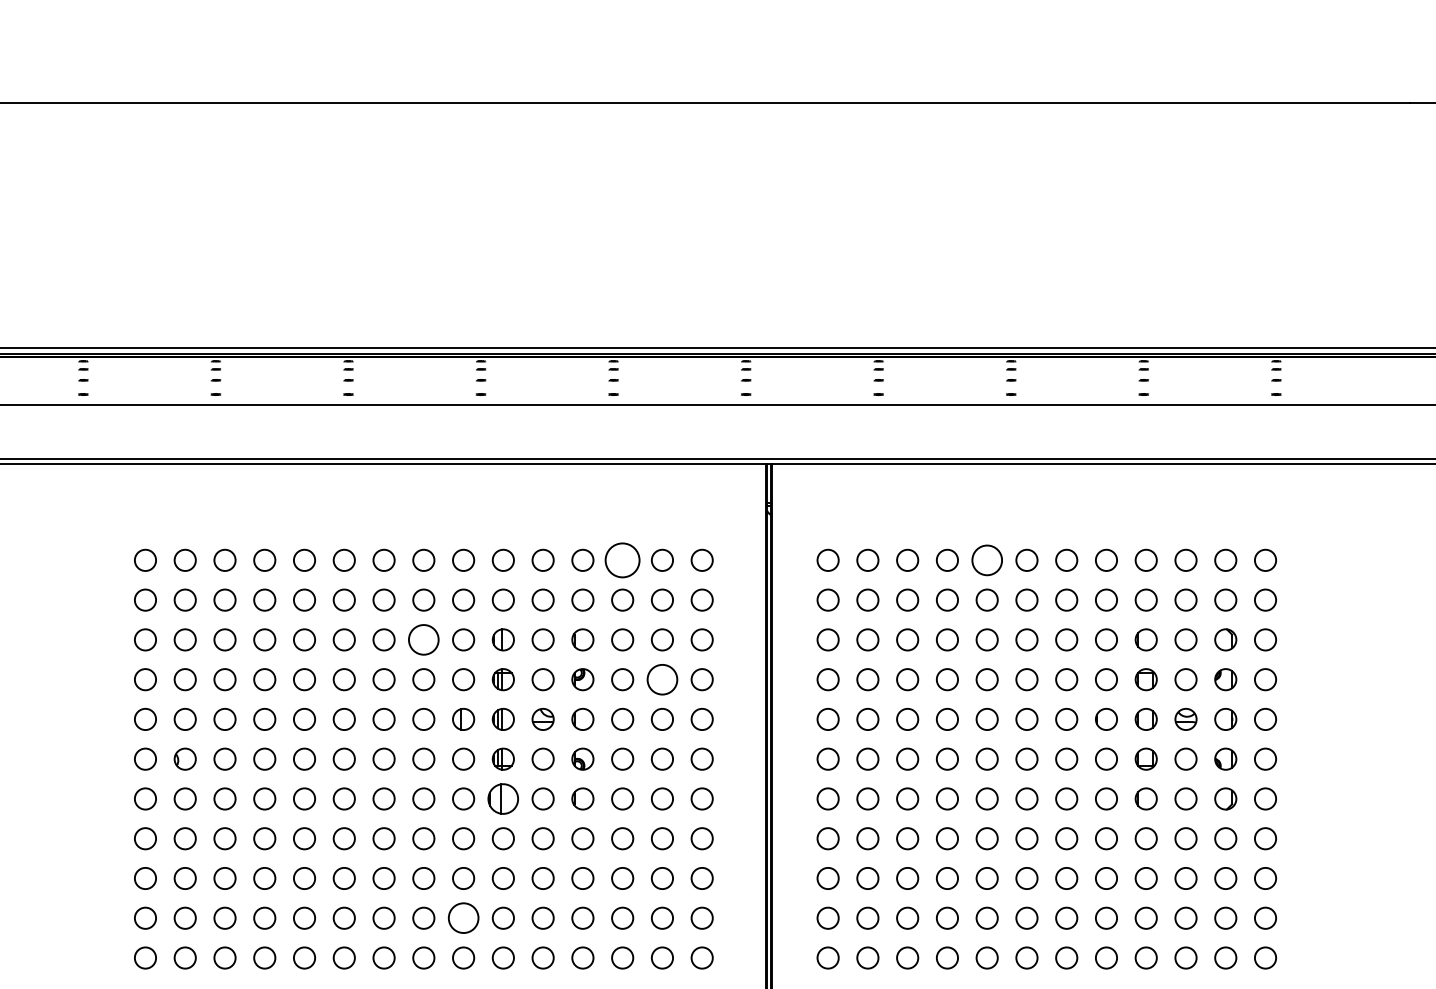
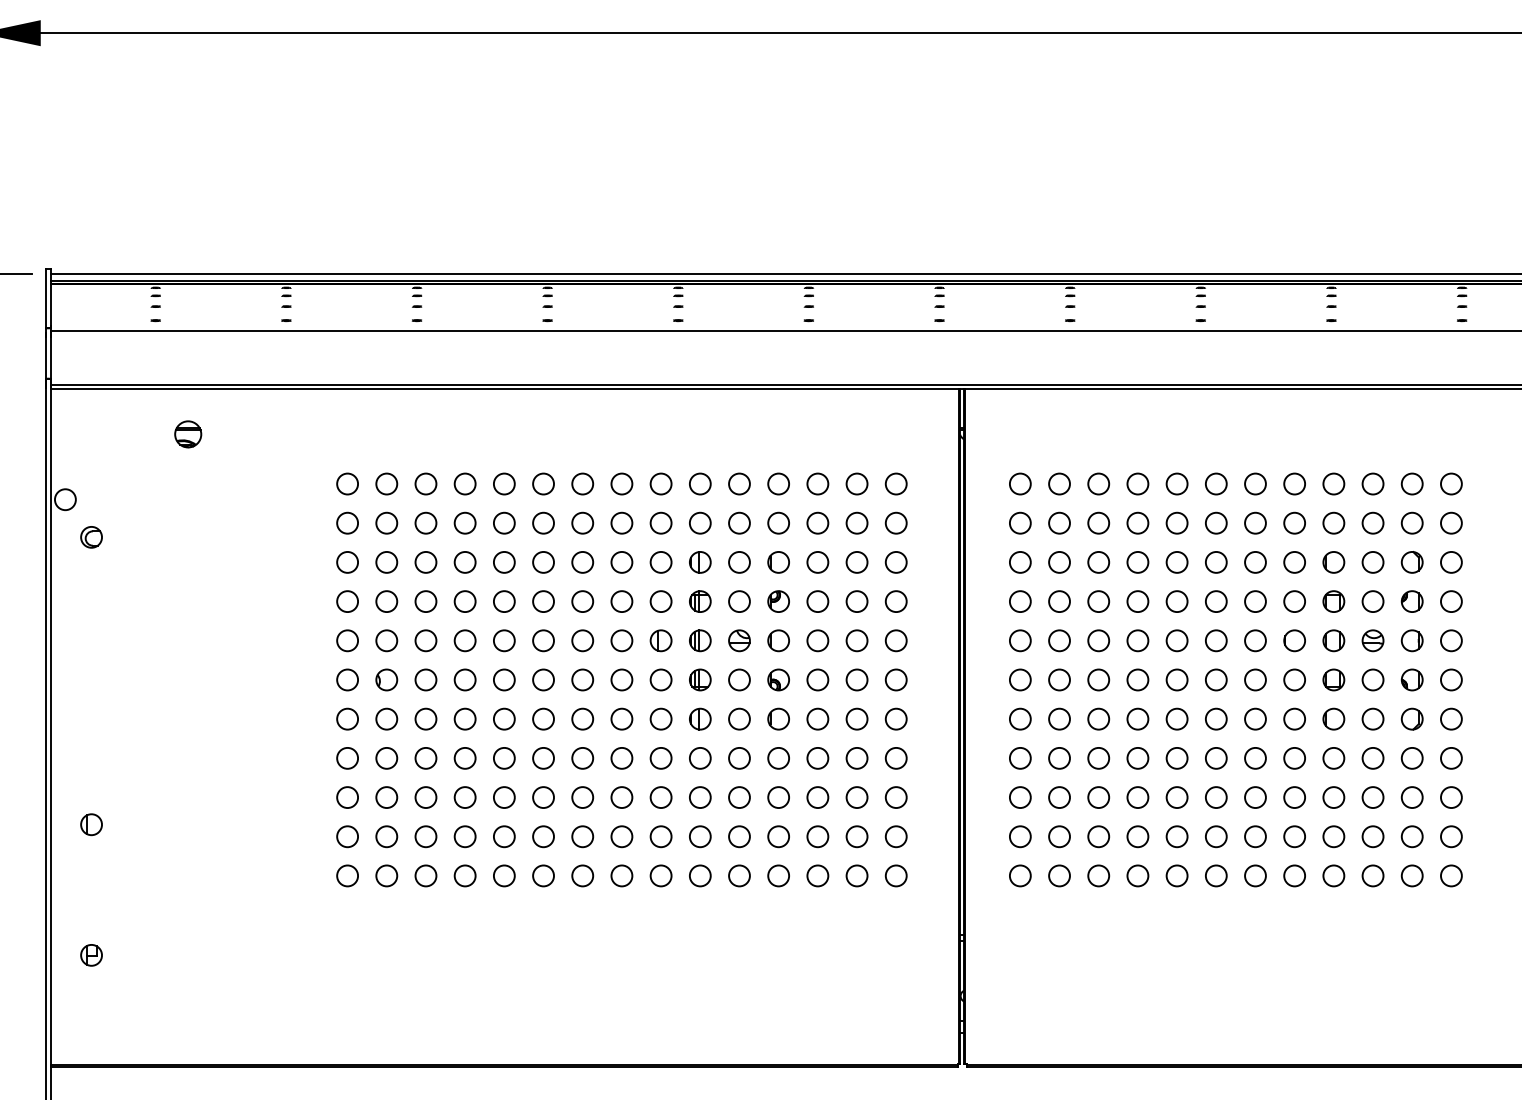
circle: (622, 559) -> (817, 483), size x0.62
circle: (986, 559) -> (1176, 483), size x0.71
circle: (423, 639) -> (621, 562), size x0.71
circle: (661, 679) -> (856, 601), size x0.71
part: (503, 798) -> (700, 718), size x0.71
circle: (462, 918) -> (660, 836), size x0.71

